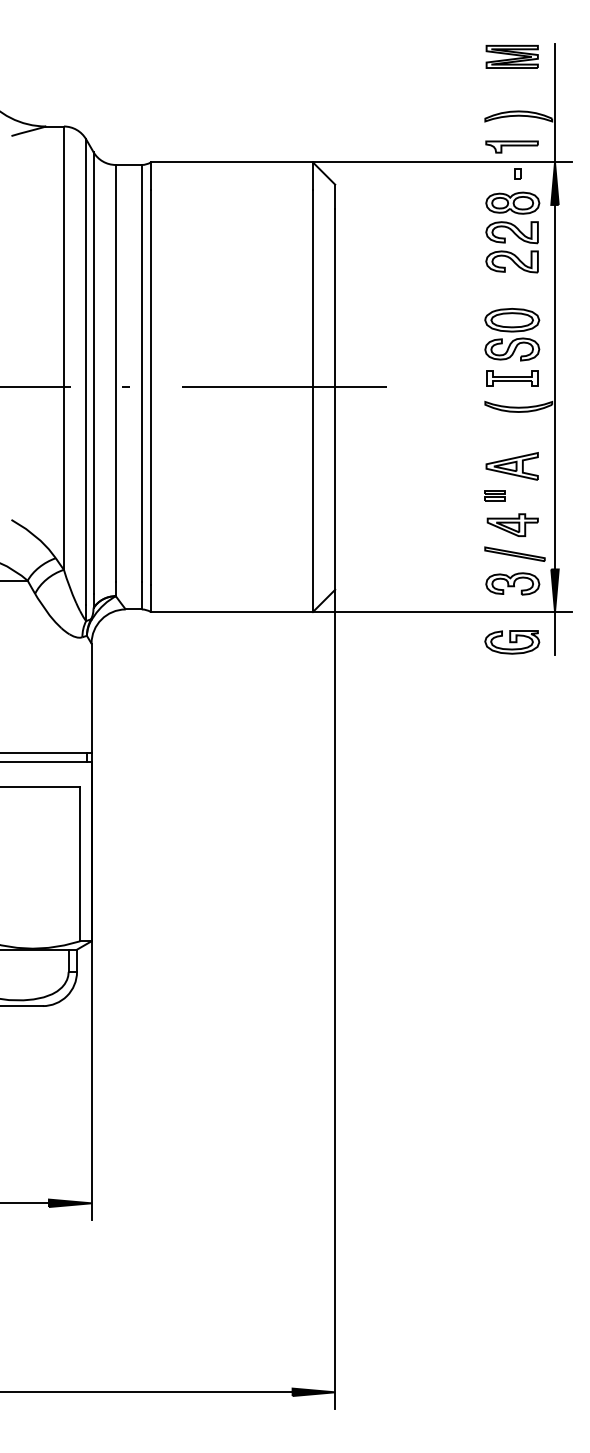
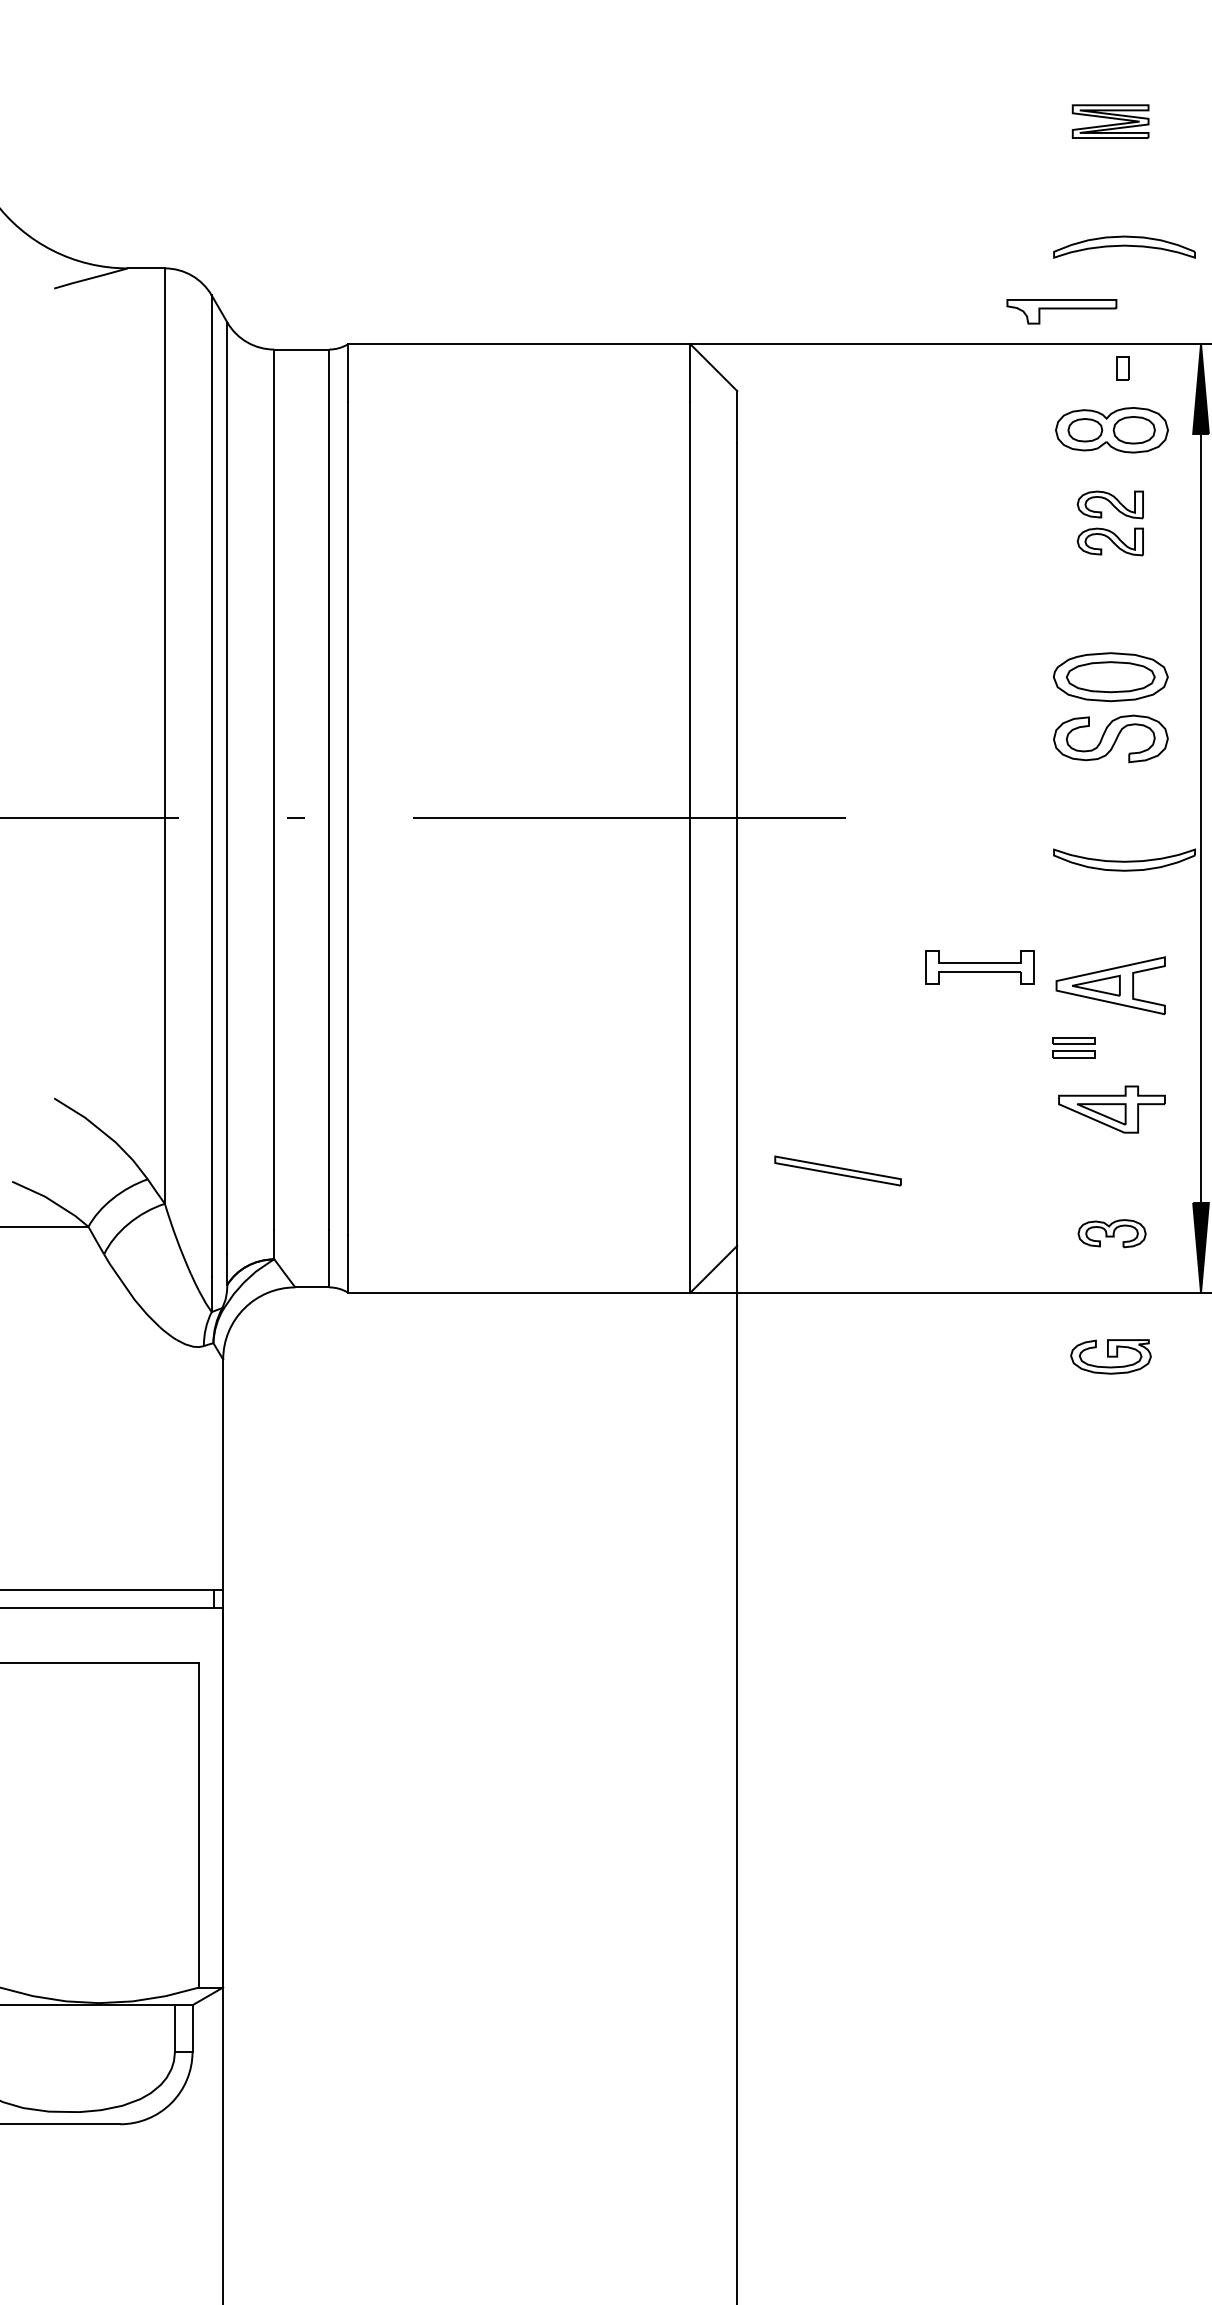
part: (511, 56) -> (1109, 120), size x0.7
line: (555, 102) -> (1202, 217), removed
part: (511, 146) -> (1060, 310), moved
part: (511, 247) -> (1109, 523), size x0.6
part: (512, 378) -> (980, 966), moved
part: (514, 553) -> (837, 1169), moved
part: (512, 583) -> (1111, 1232), size x0.6
line: (555, 633) -> (1202, 1338), removed
part: (512, 642) -> (1111, 1357), size x0.7

